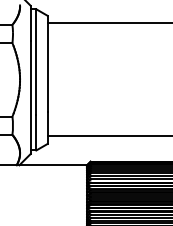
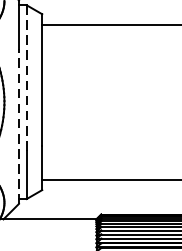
line: (36, 62) -> (26, 78), solid -> dashed
line: (30, 97) -> (18, 126), solid -> dashed

